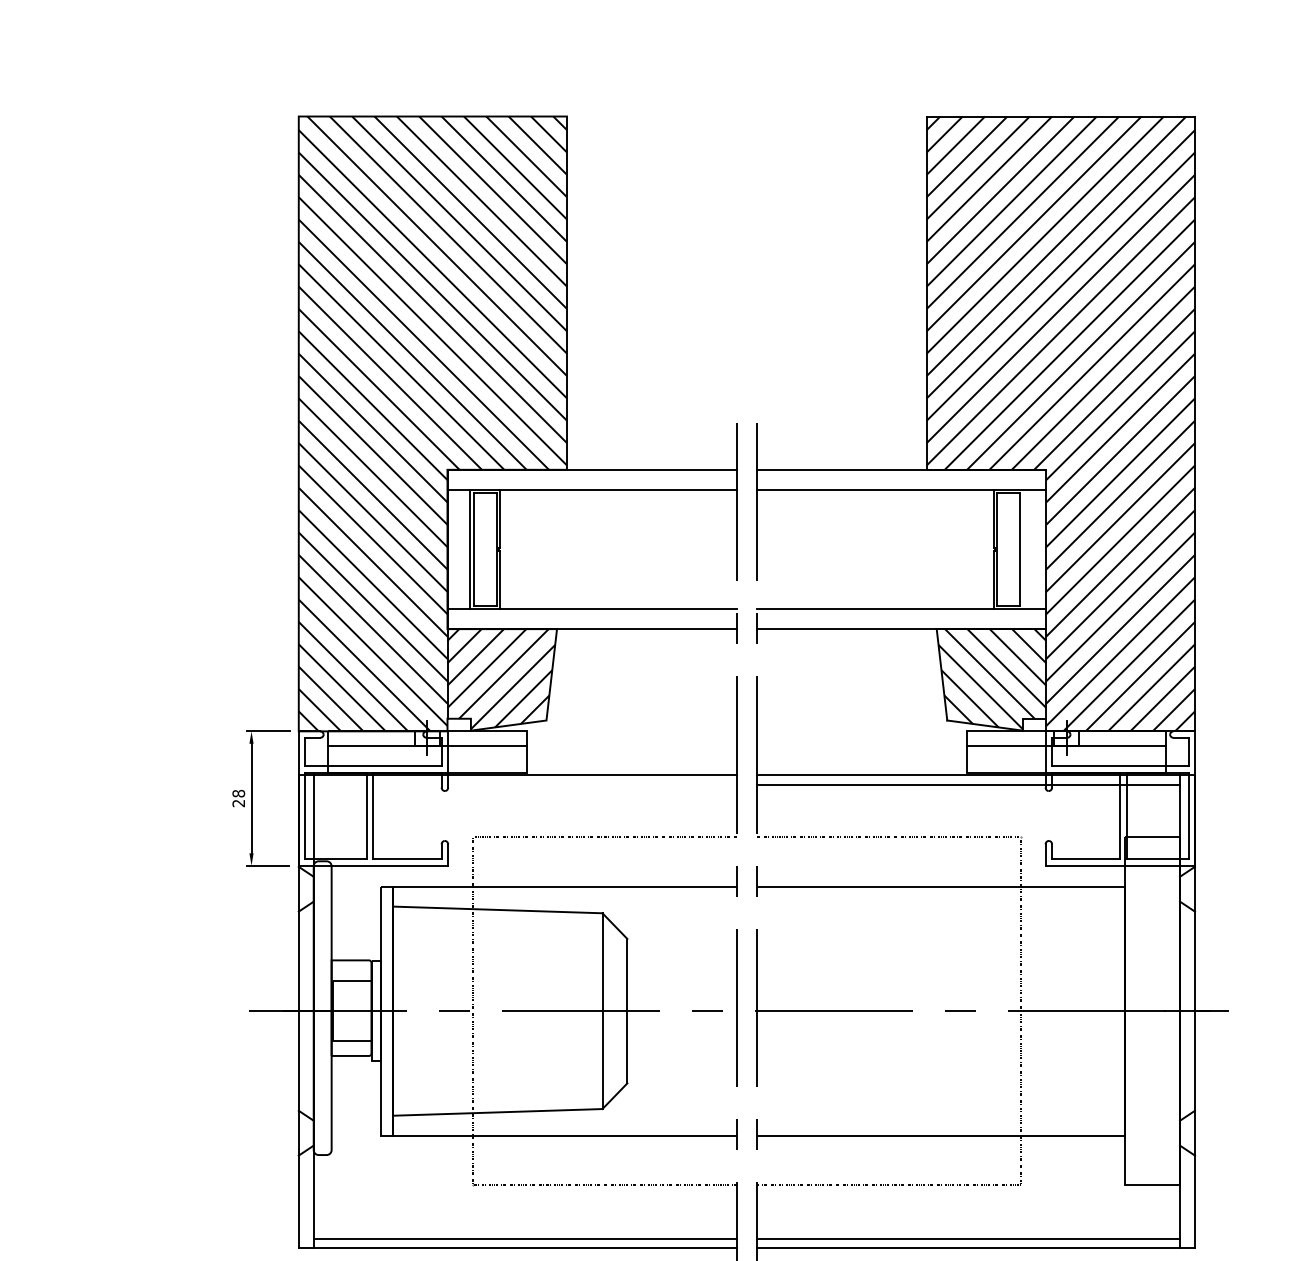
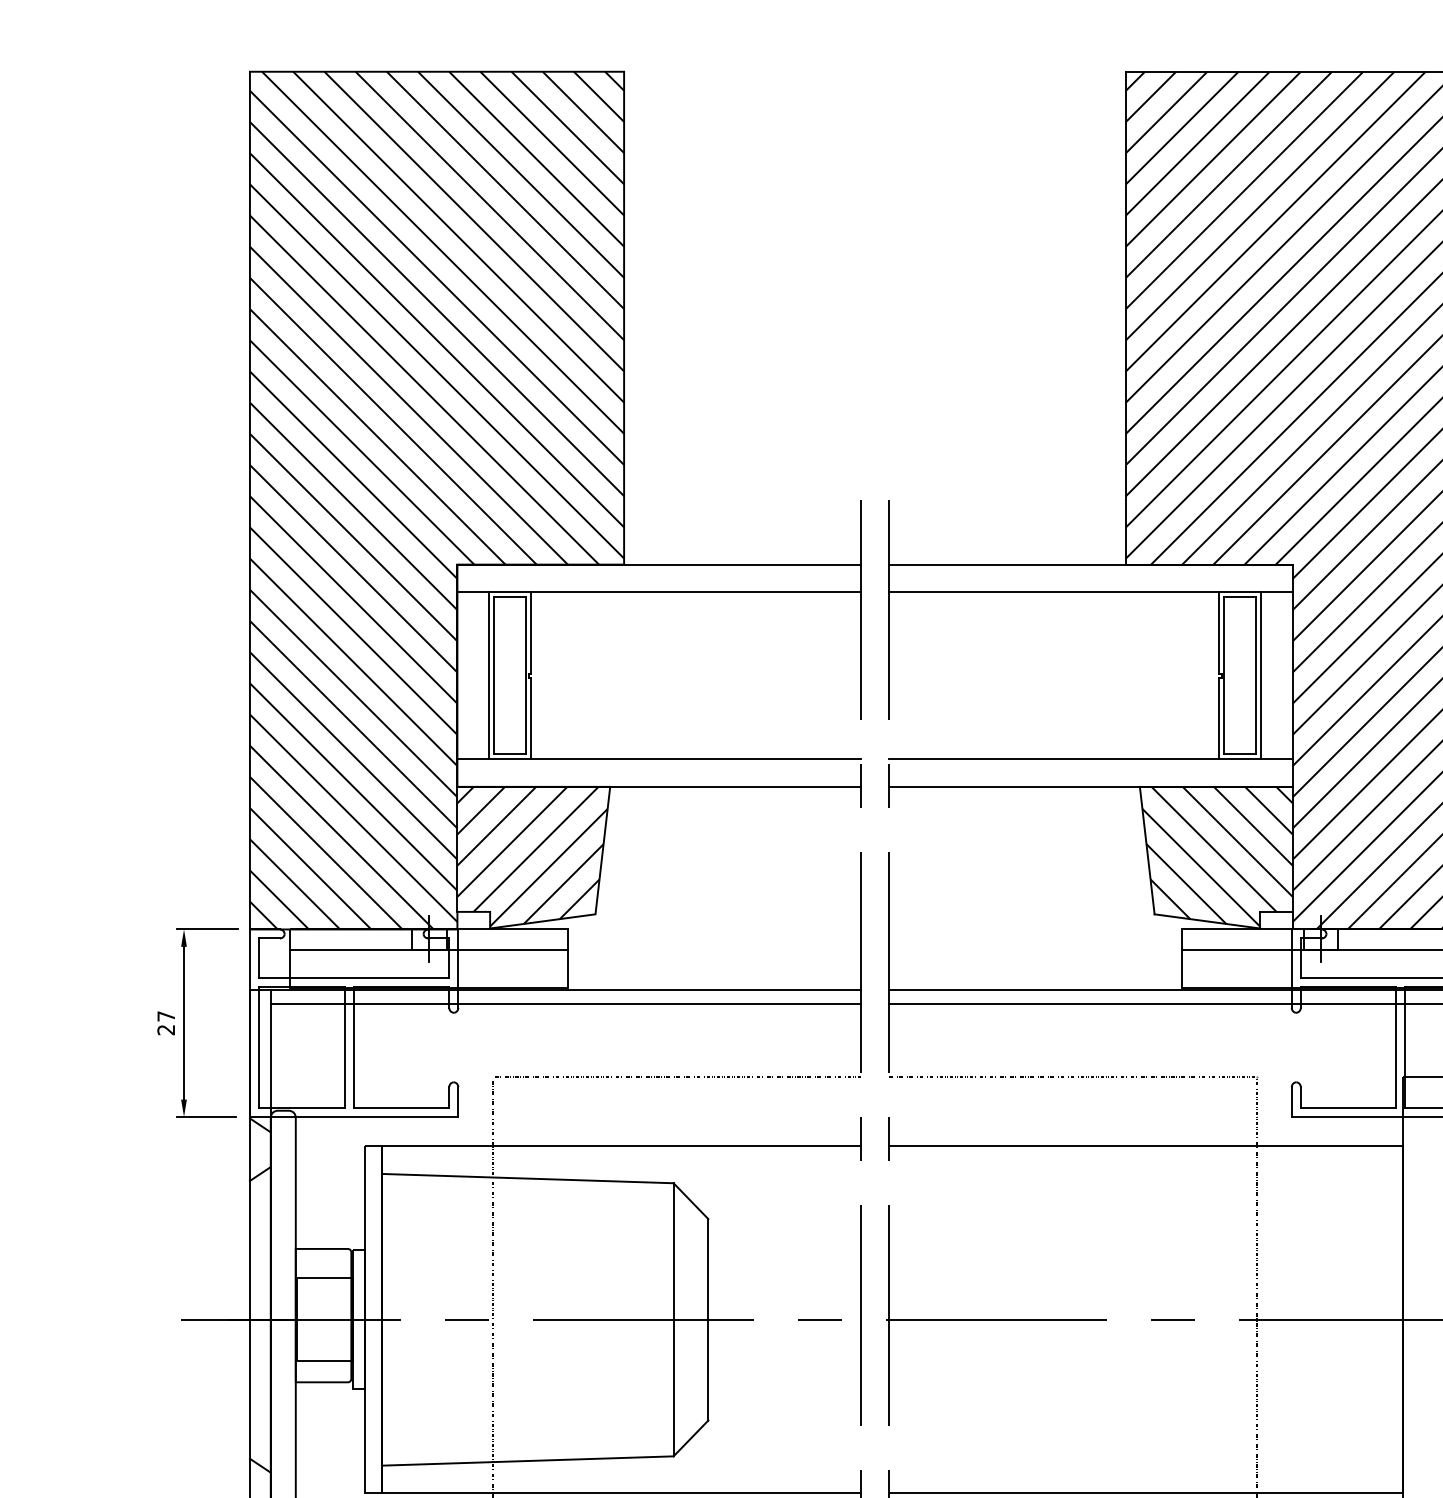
line: (1023, 549) -> (1260, 675), added
line: (524, 784) -> (564, 1003), added
text: (238, 793) -> (165, 1016), 28 -> 27

